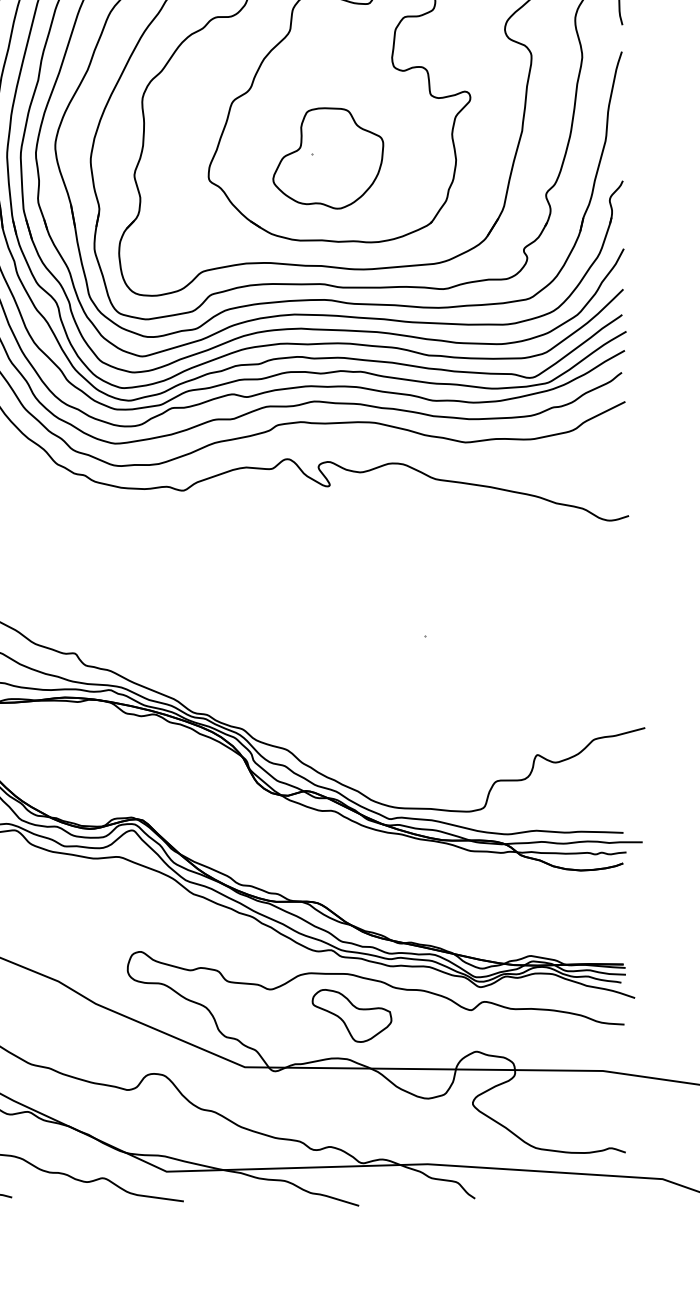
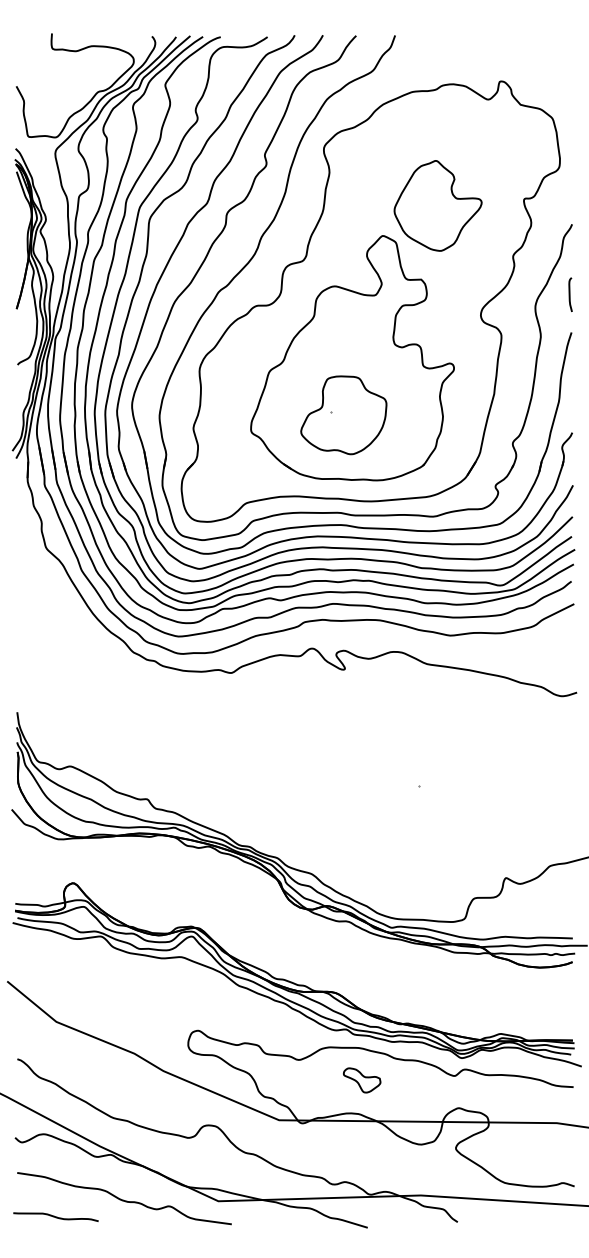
part: (351, 1016) -> (361, 1080), size x0.6

